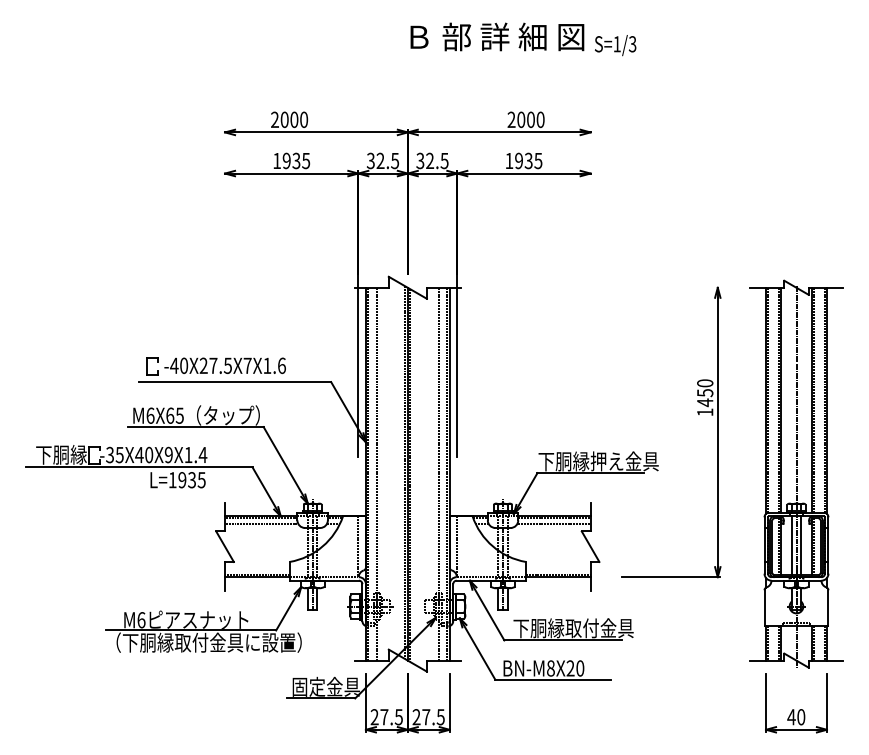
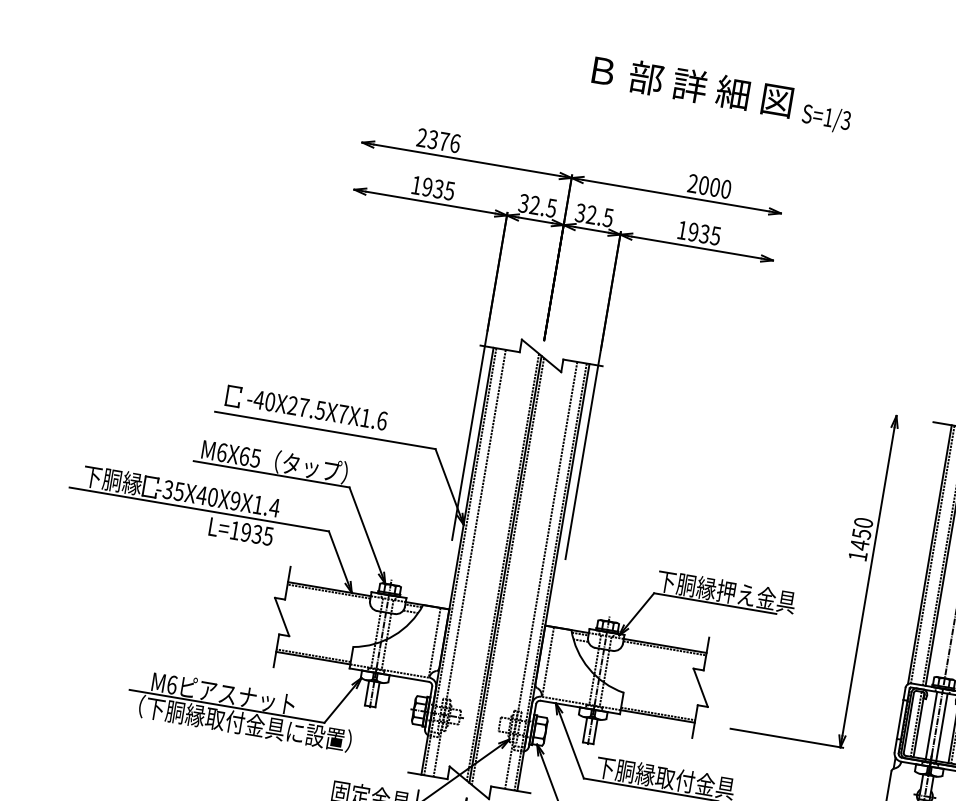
text: (294, 119) -> (444, 141), 2000 -> 2376
line: (261, 523) -> (328, 597), removed
line: (554, 523) -> (663, 654), removed

